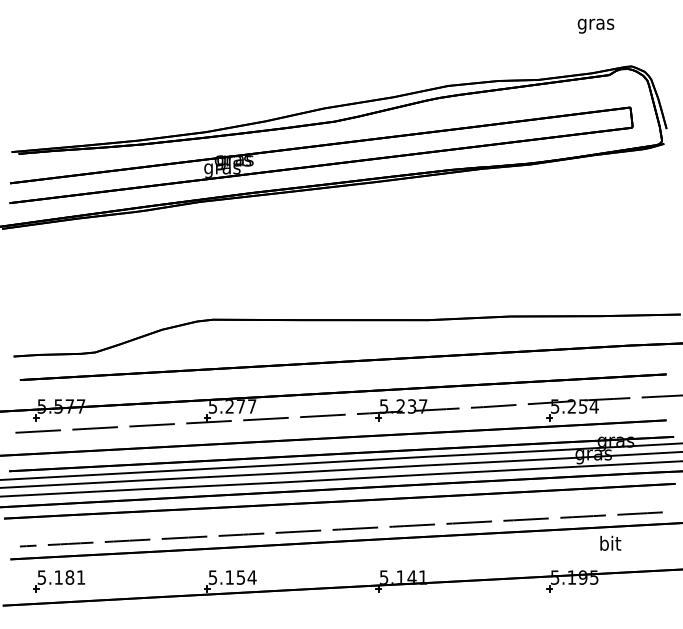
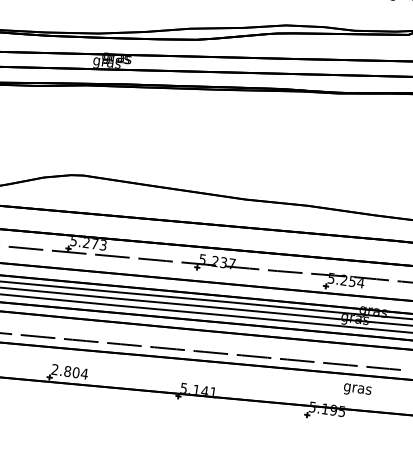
text: (252, 406) -> (103, 245), 5.277 -> 5.273
text: (610, 544) -> (357, 388), bit -> gras
text: (226, 577) -> (65, 371), 5.154 -> 2.804

